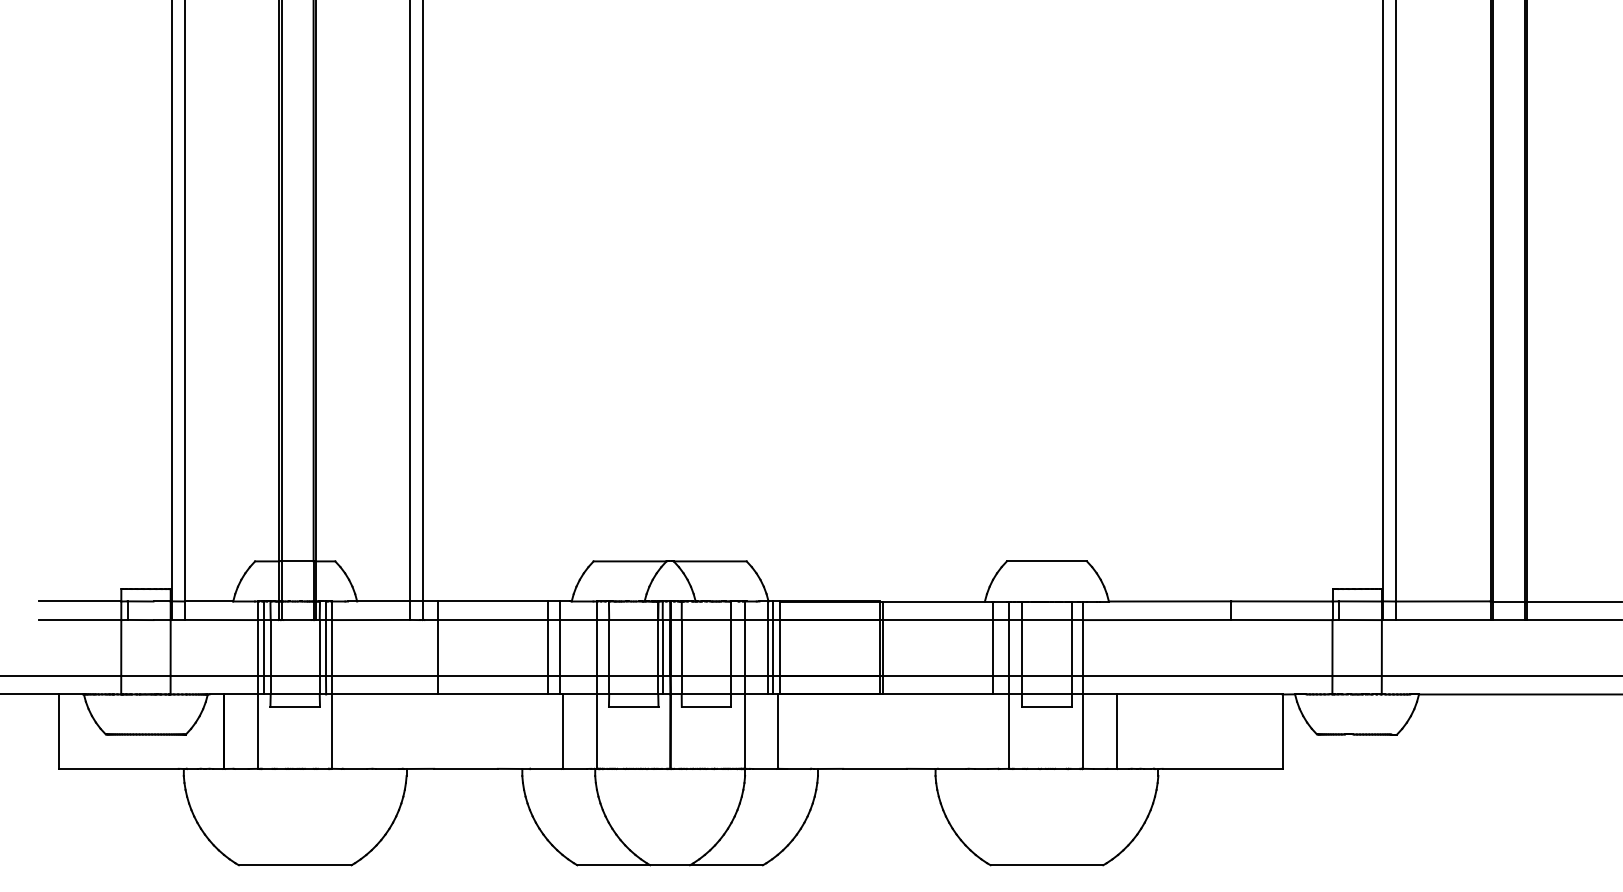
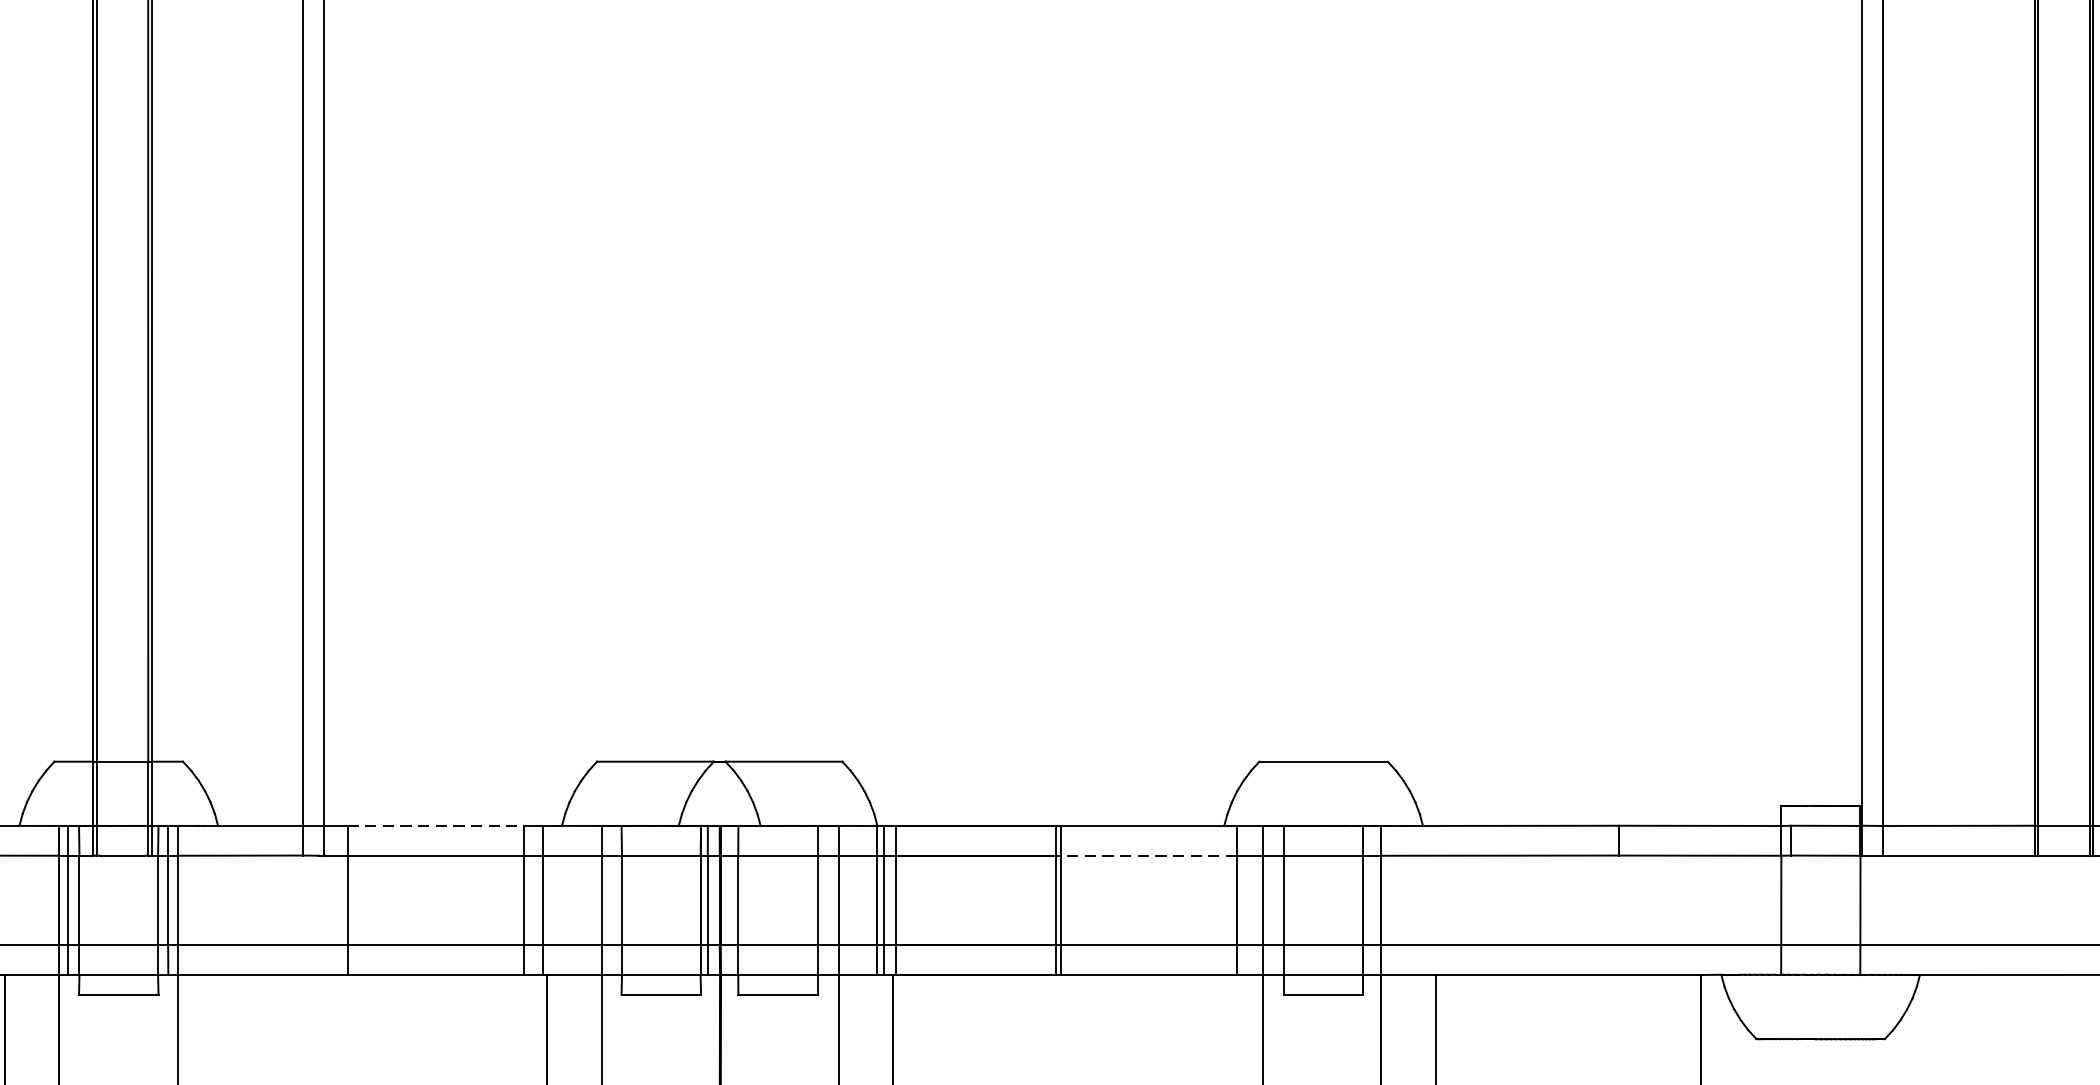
line: (493, 601) -> (436, 825), solid -> dashed
line: (937, 620) -> (1148, 856), solid -> dashed

